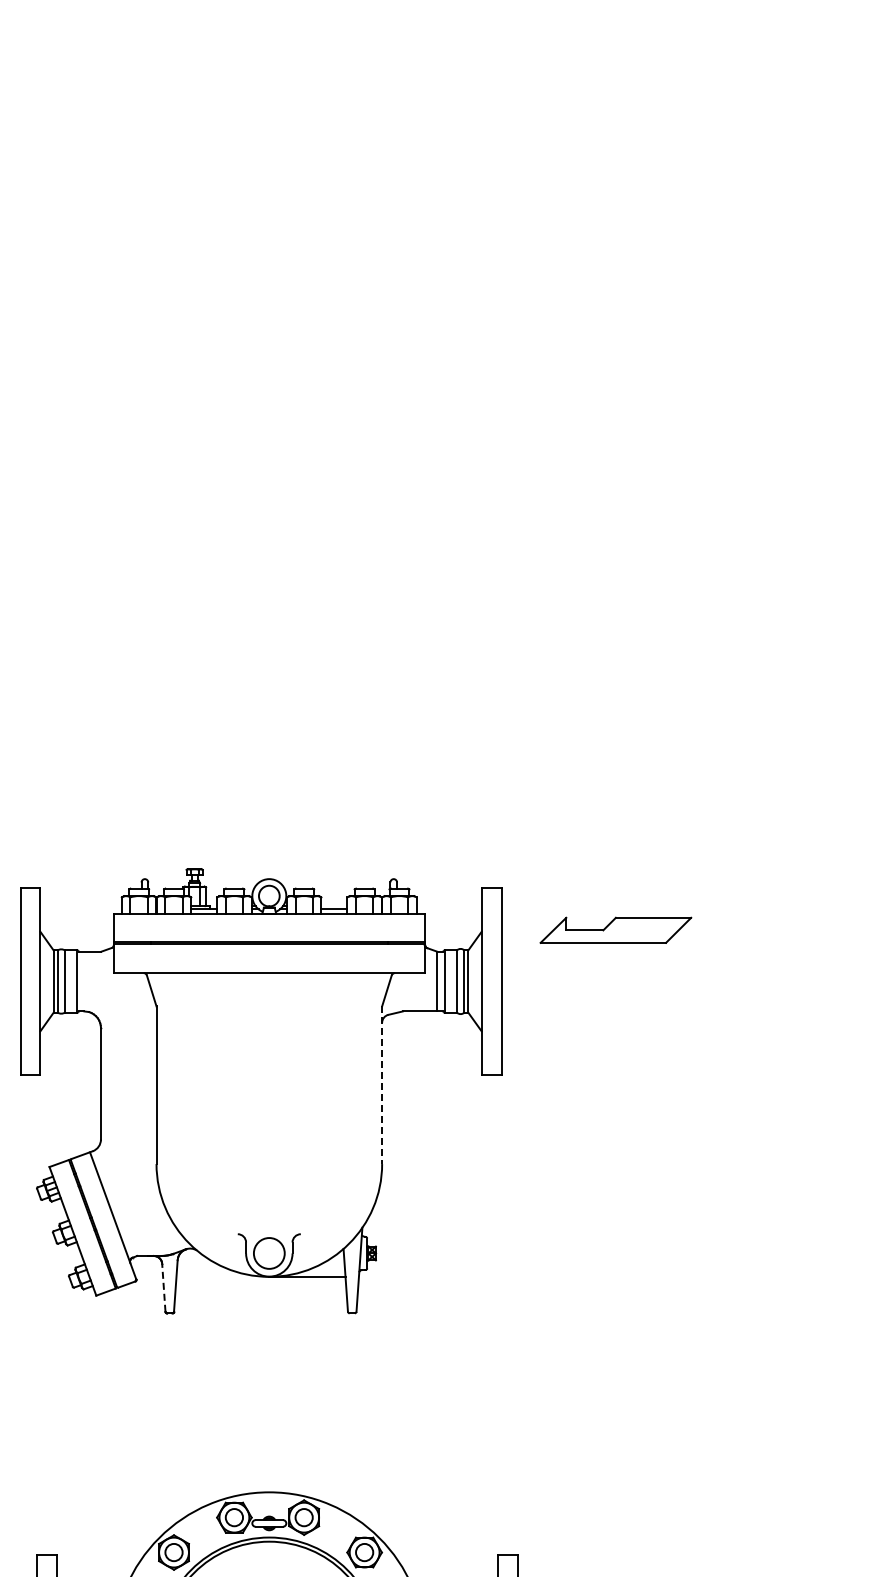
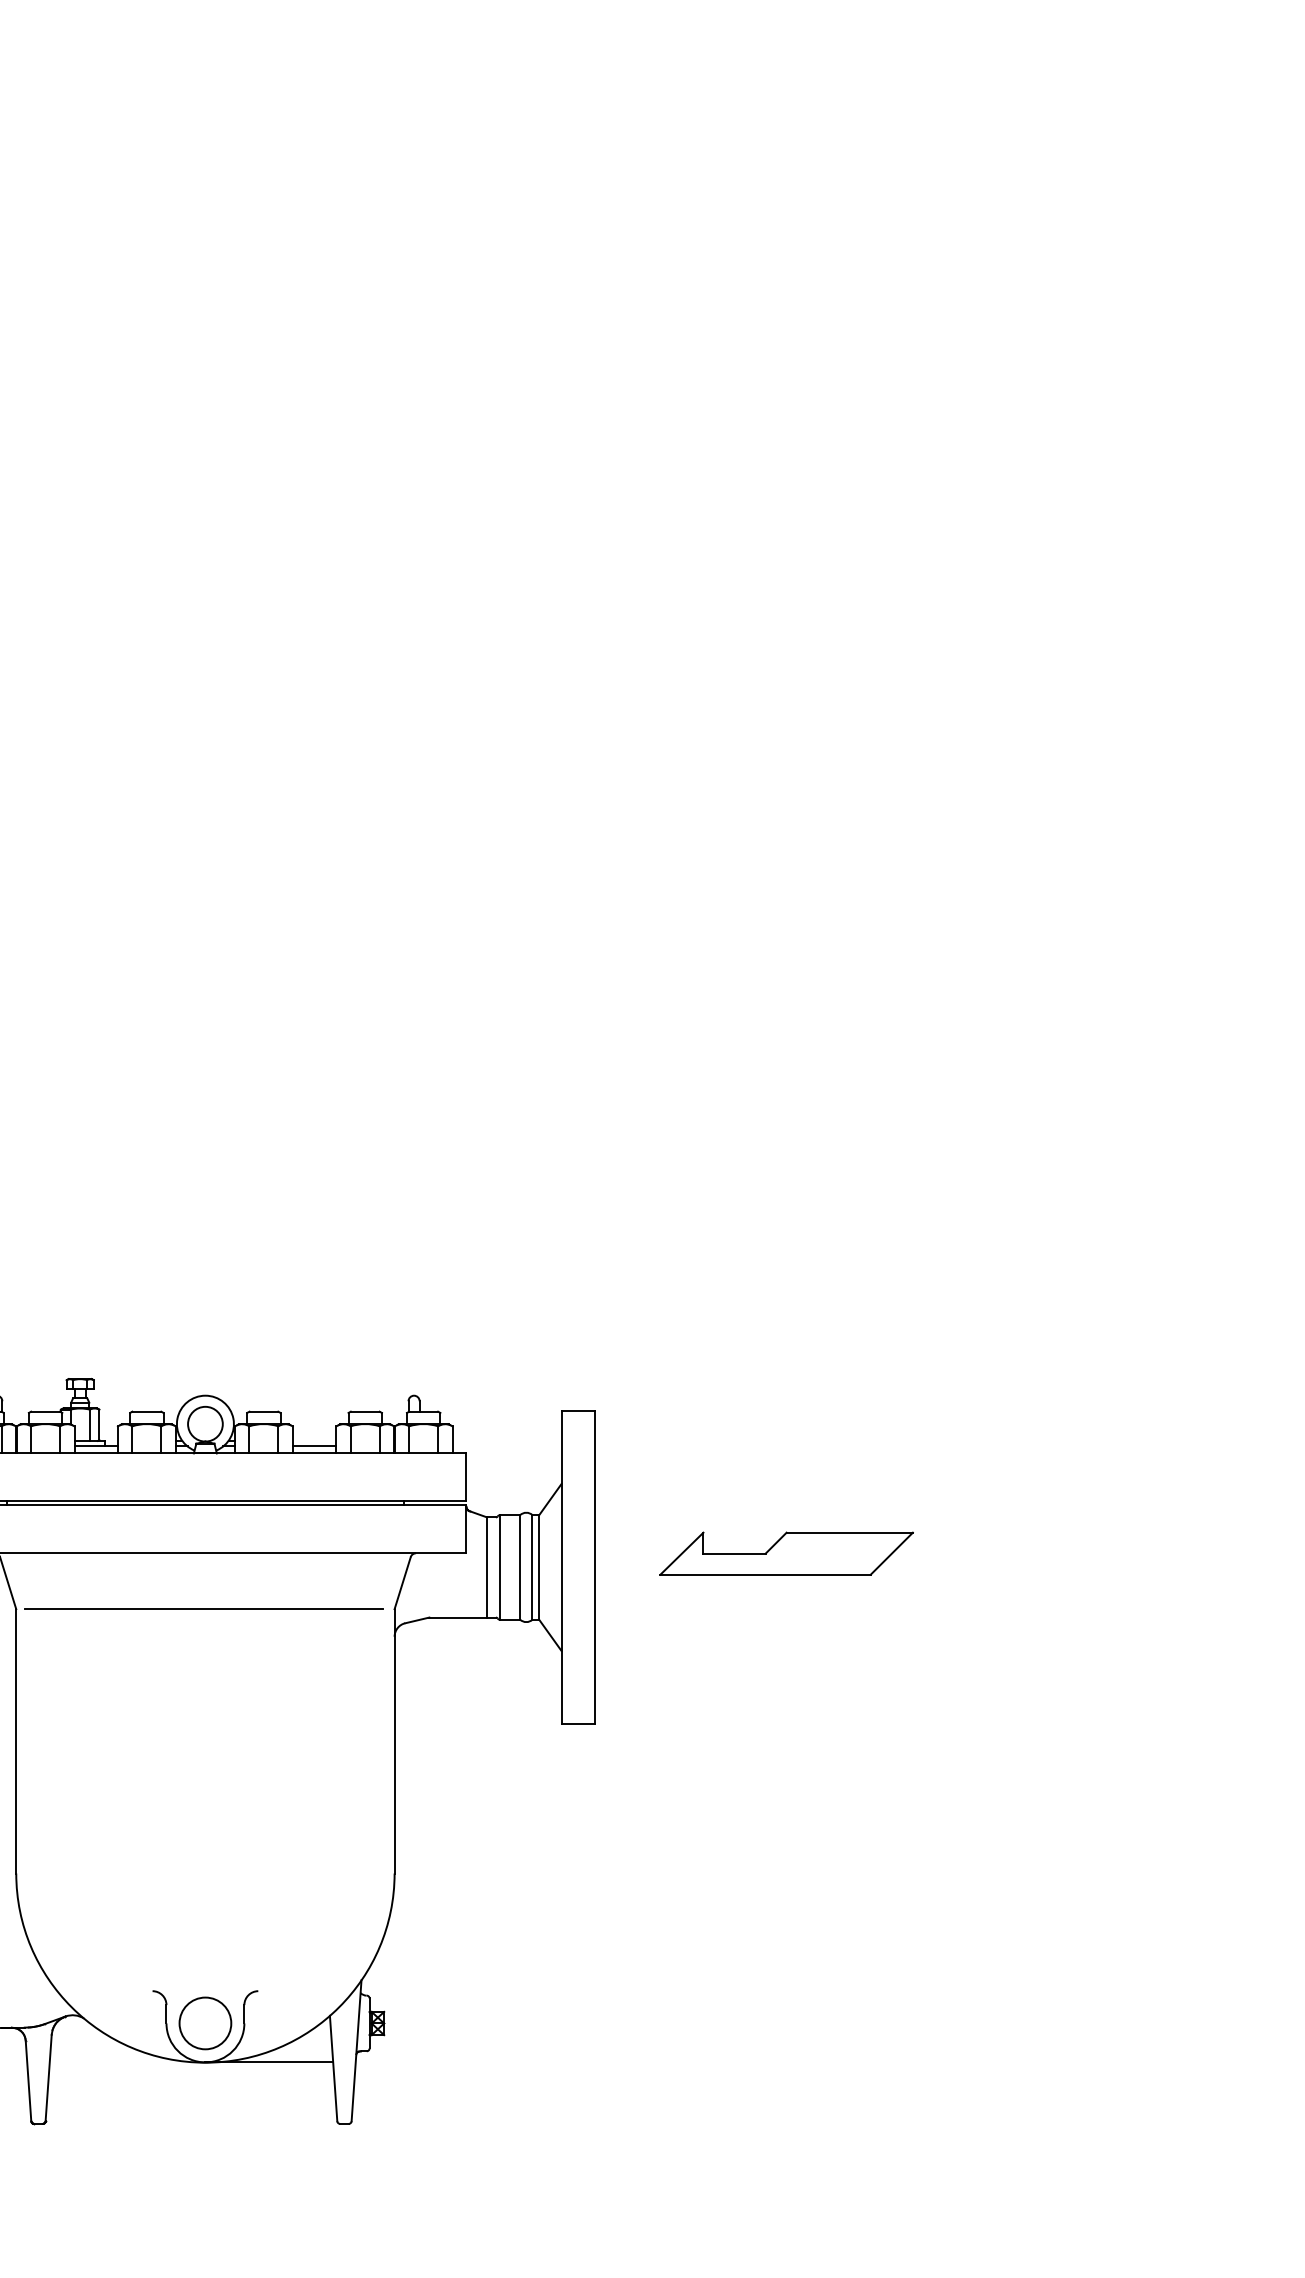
part: (615, 929) -> (785, 1552), moved
line: (268, 1006) -> (204, 1609), added
line: (382, 1085) -> (395, 1741), dashed -> solid
line: (163, 1287) -> (27, 2080), dashed -> solid

